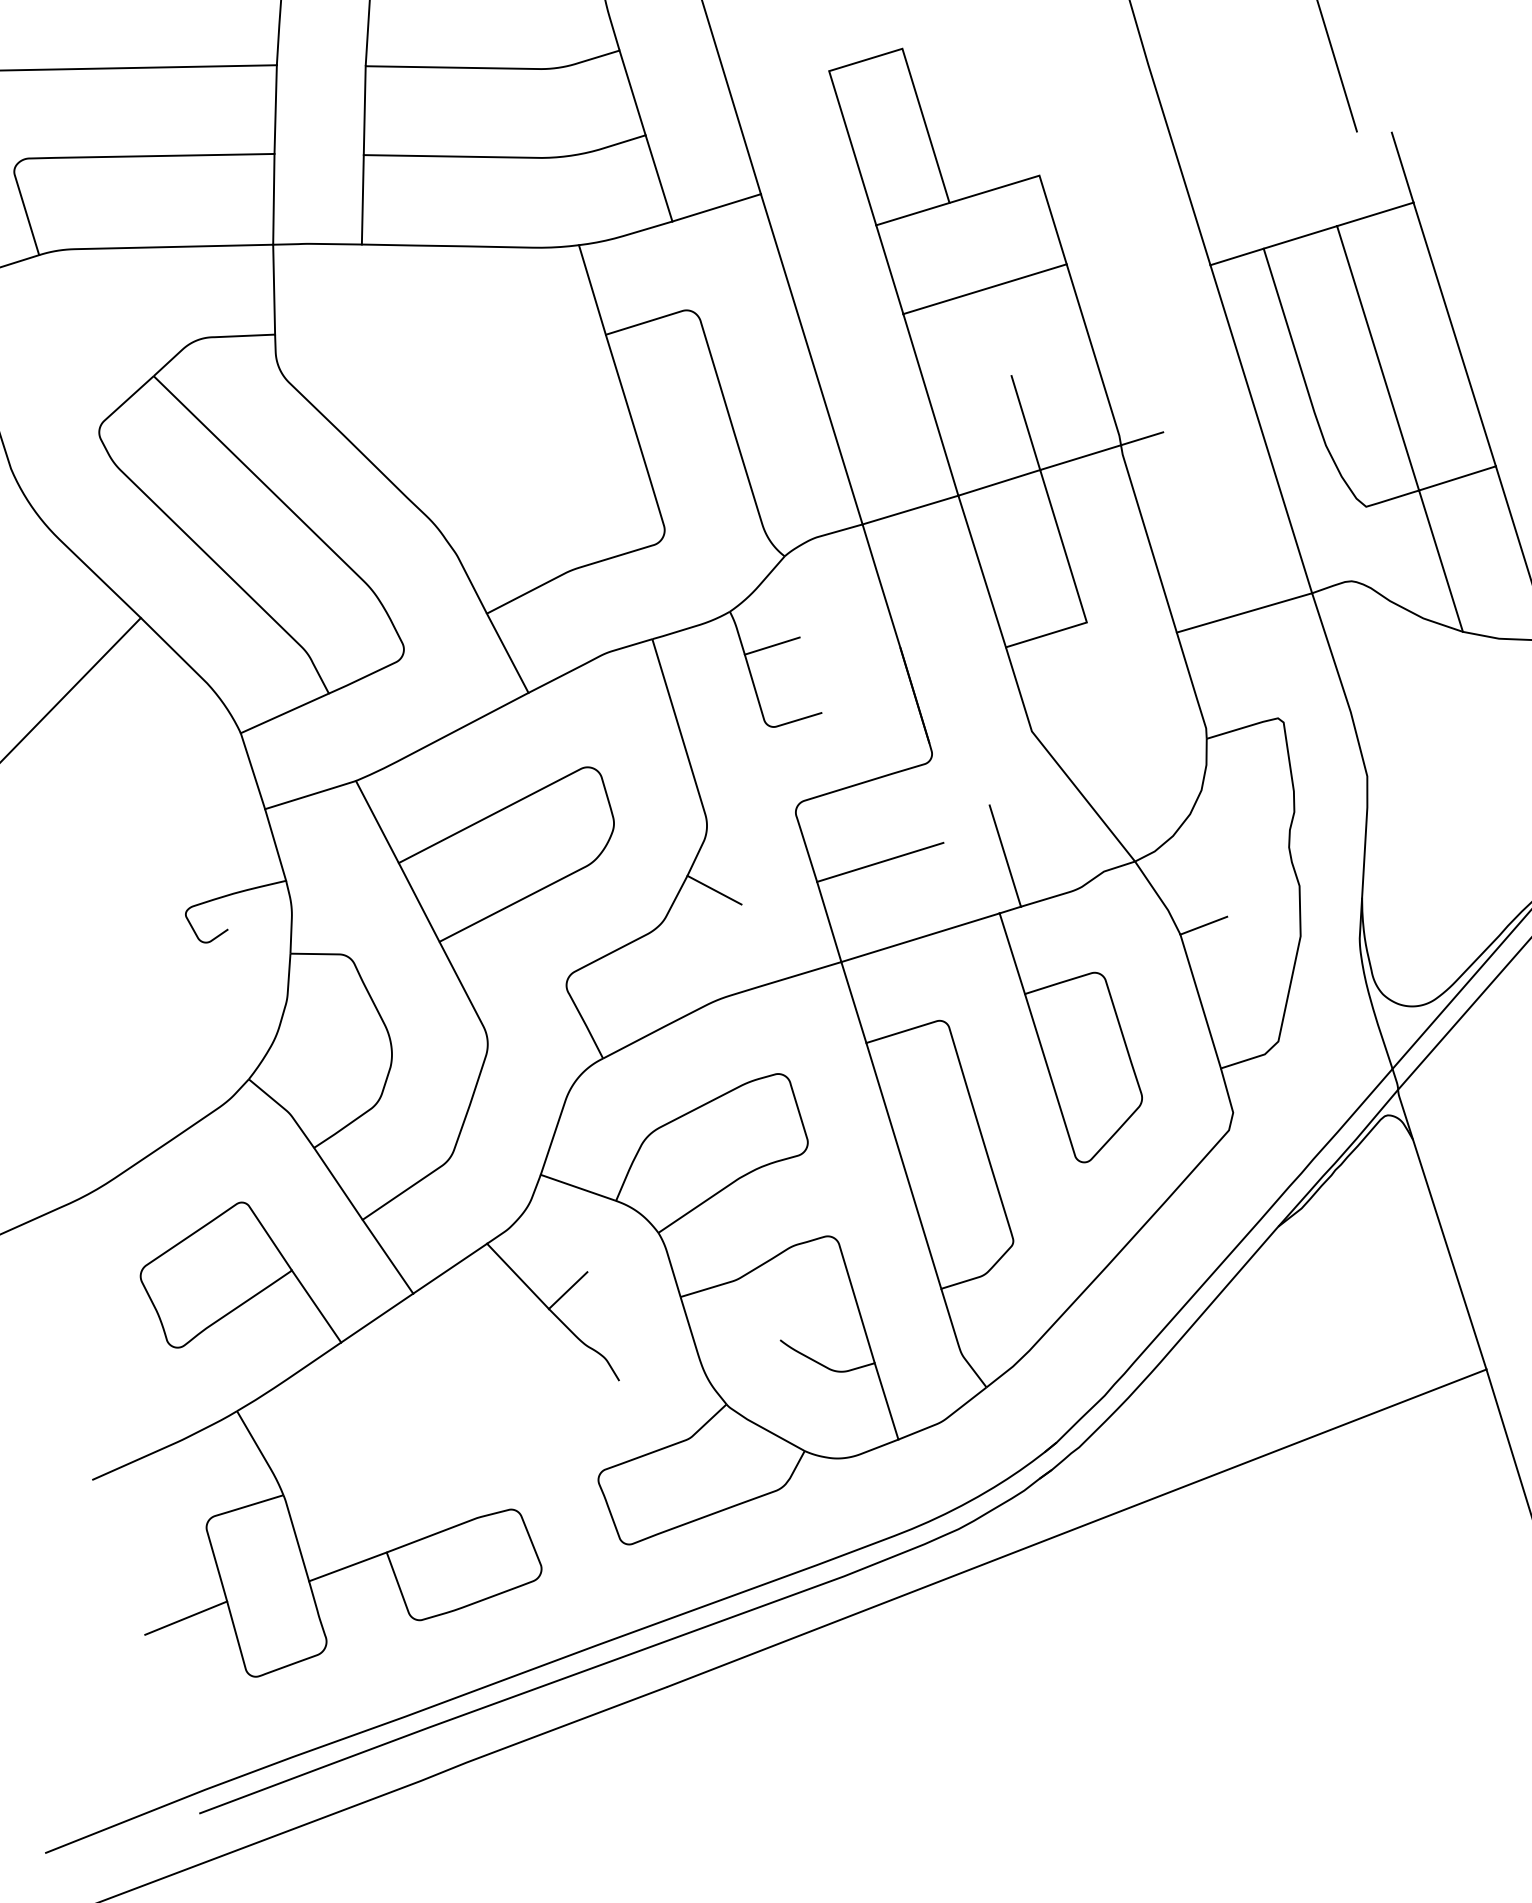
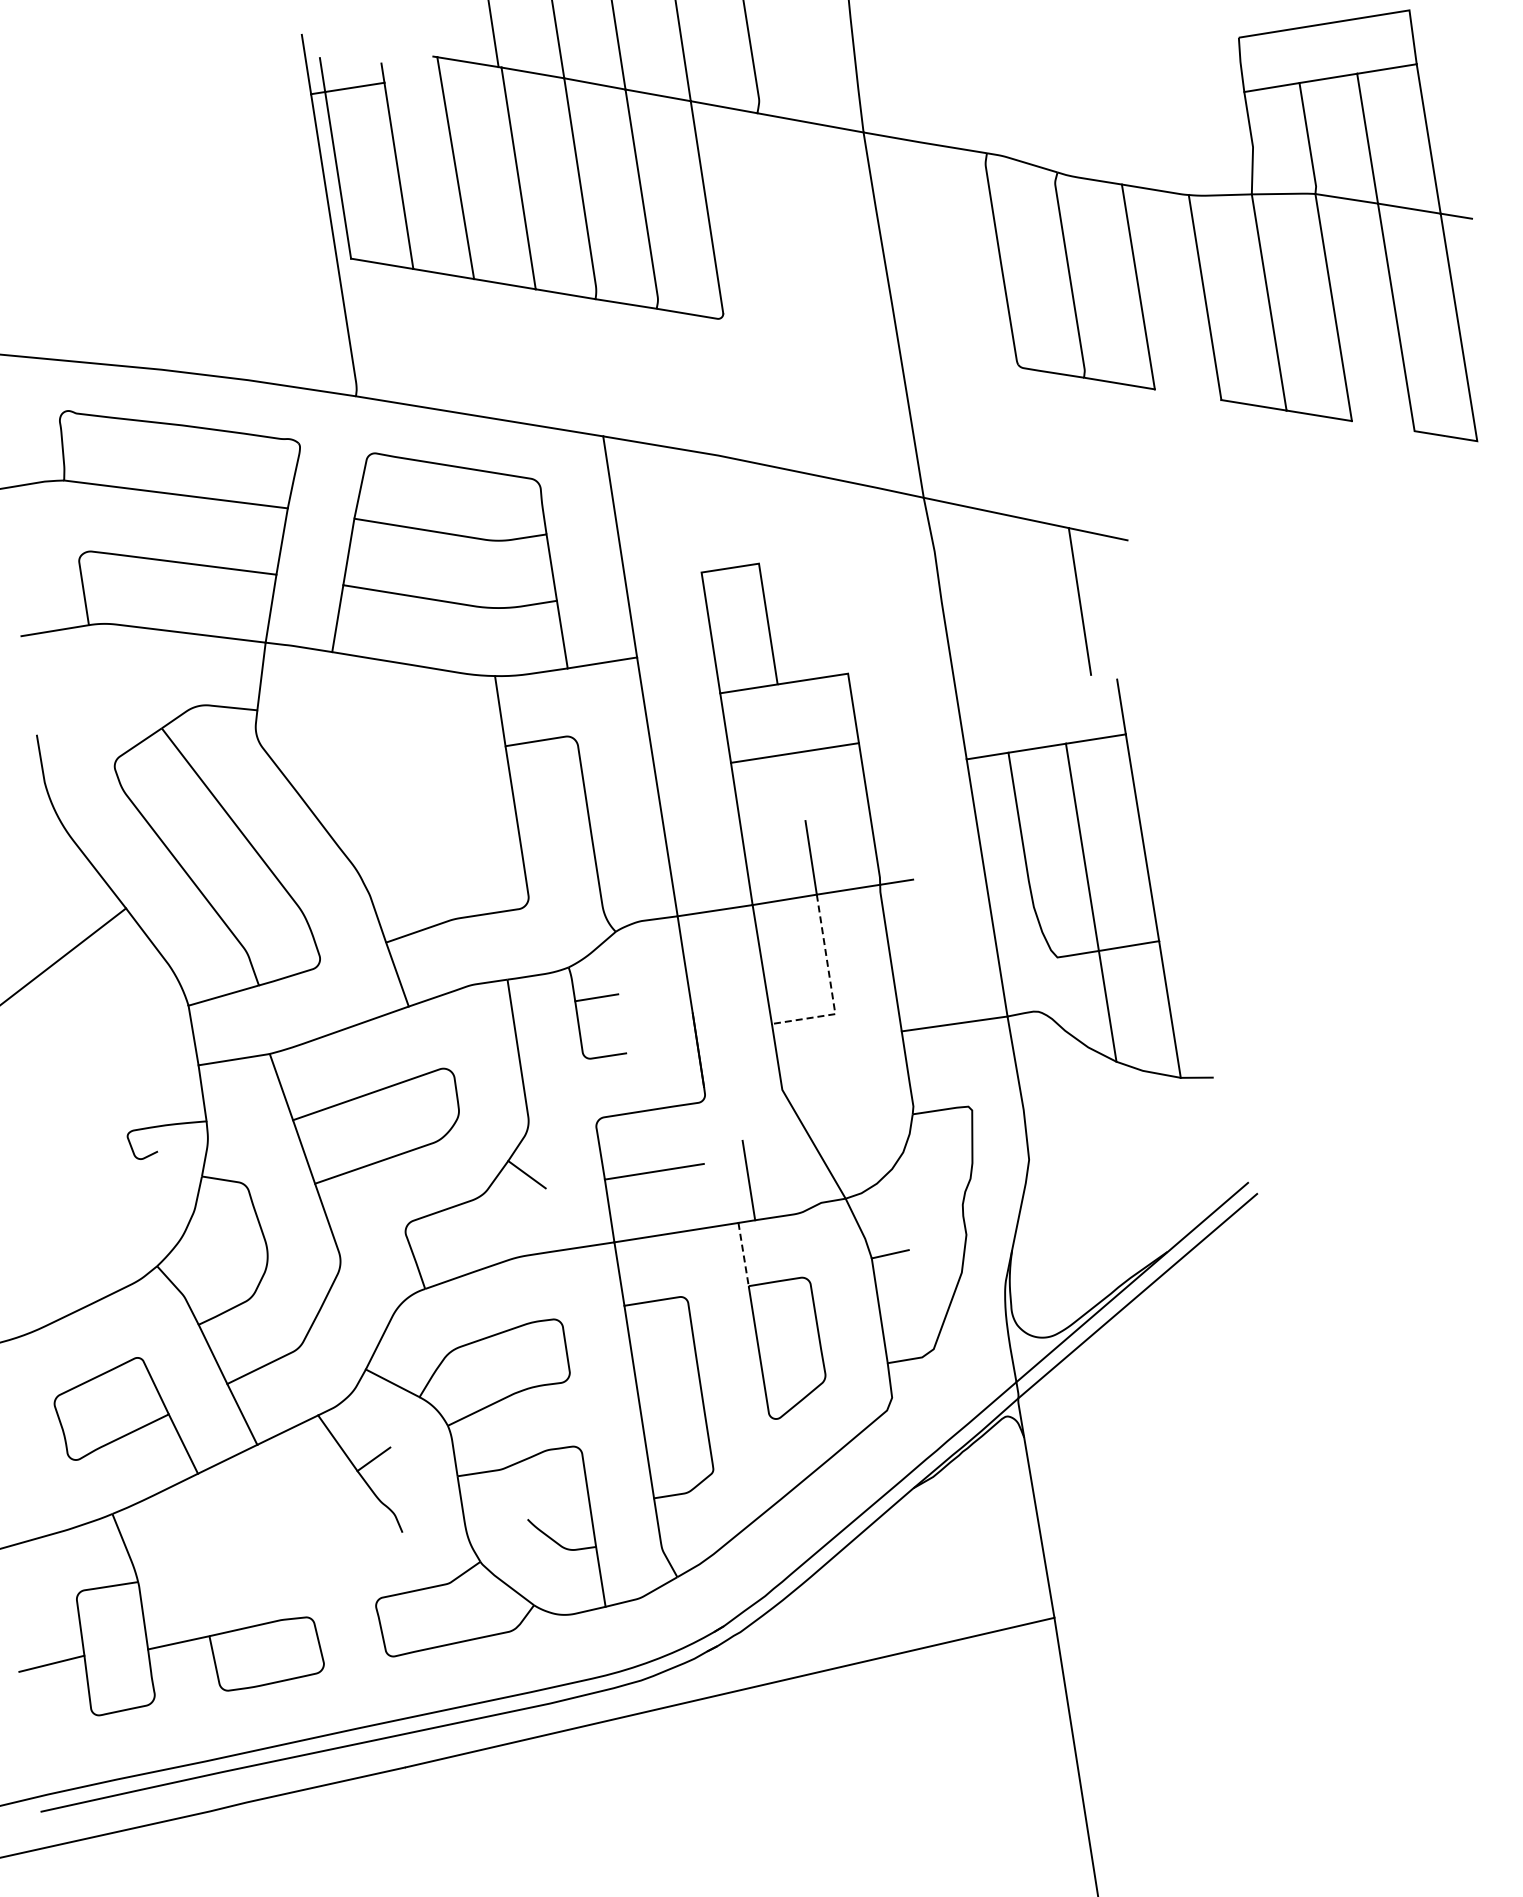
line: (1076, 588) -> (831, 987), solid -> dashed
line: (1012, 954) -> (743, 1255), solid -> dashed

